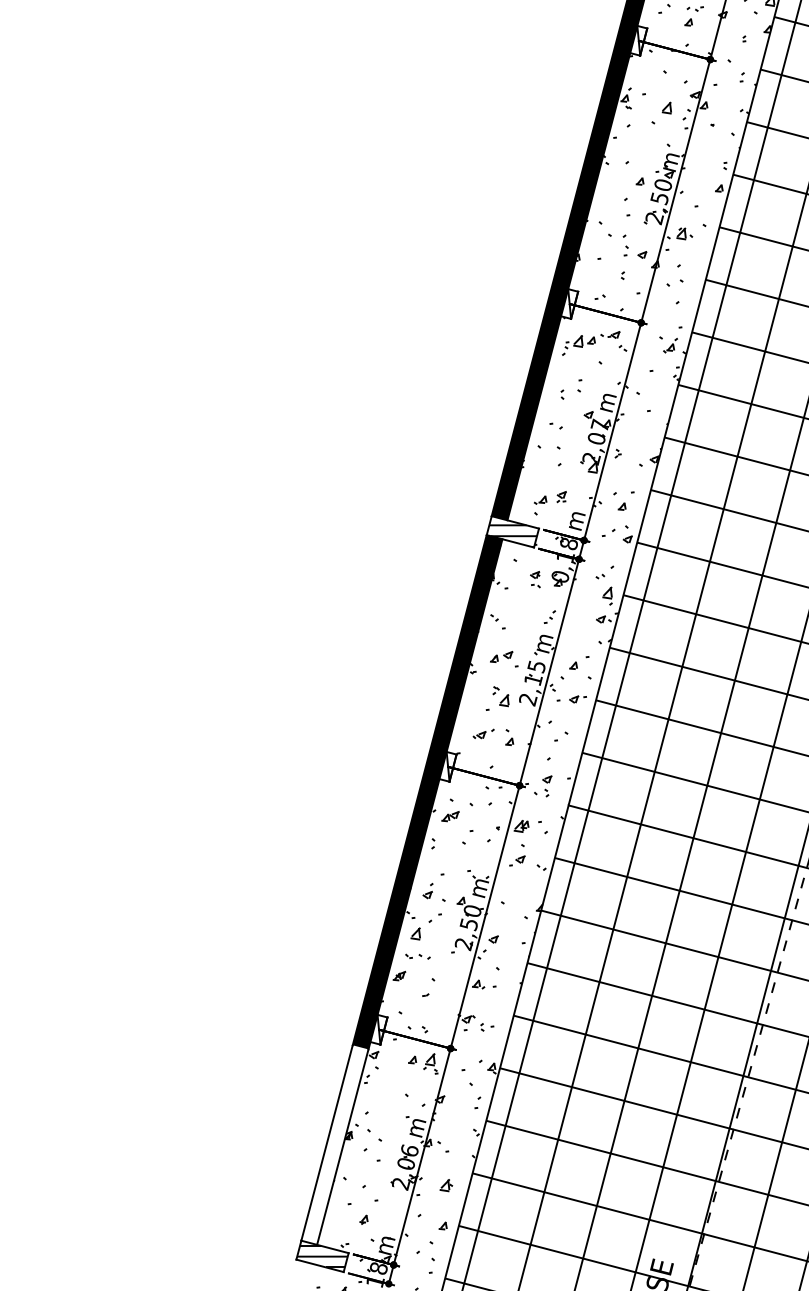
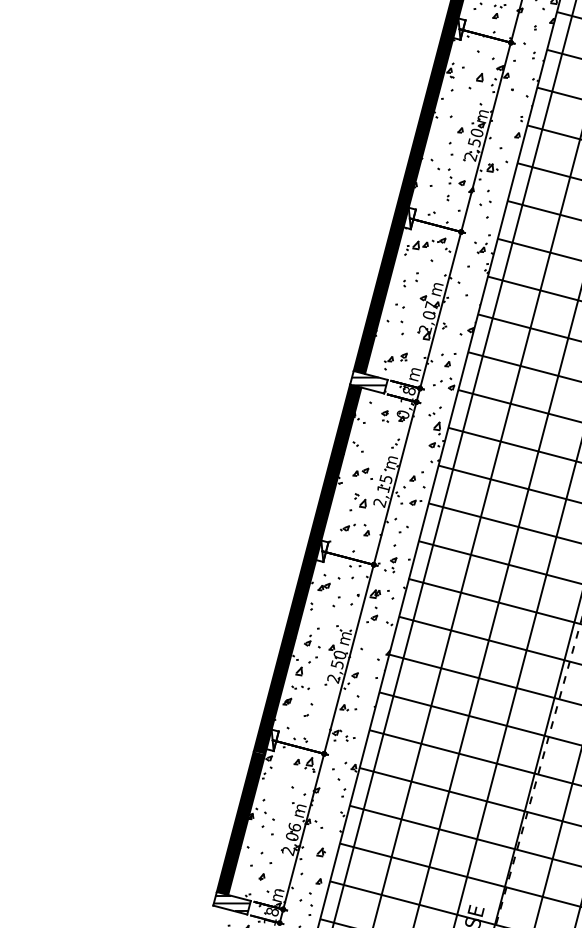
fill: (334, 1144) -> (240, 822), added

